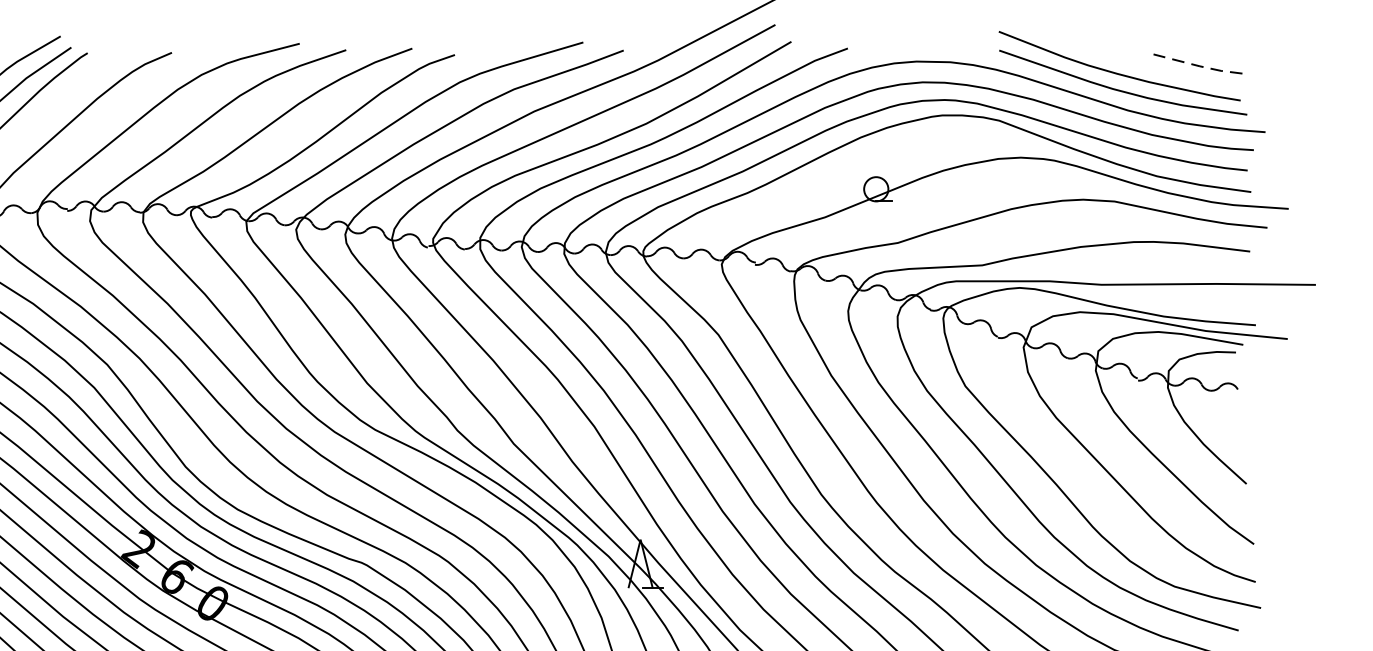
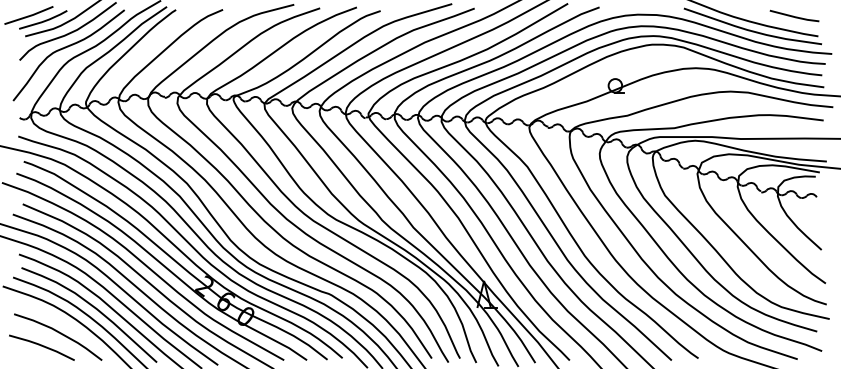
line: (1199, 66) -> (795, 17), dashed -> solid

